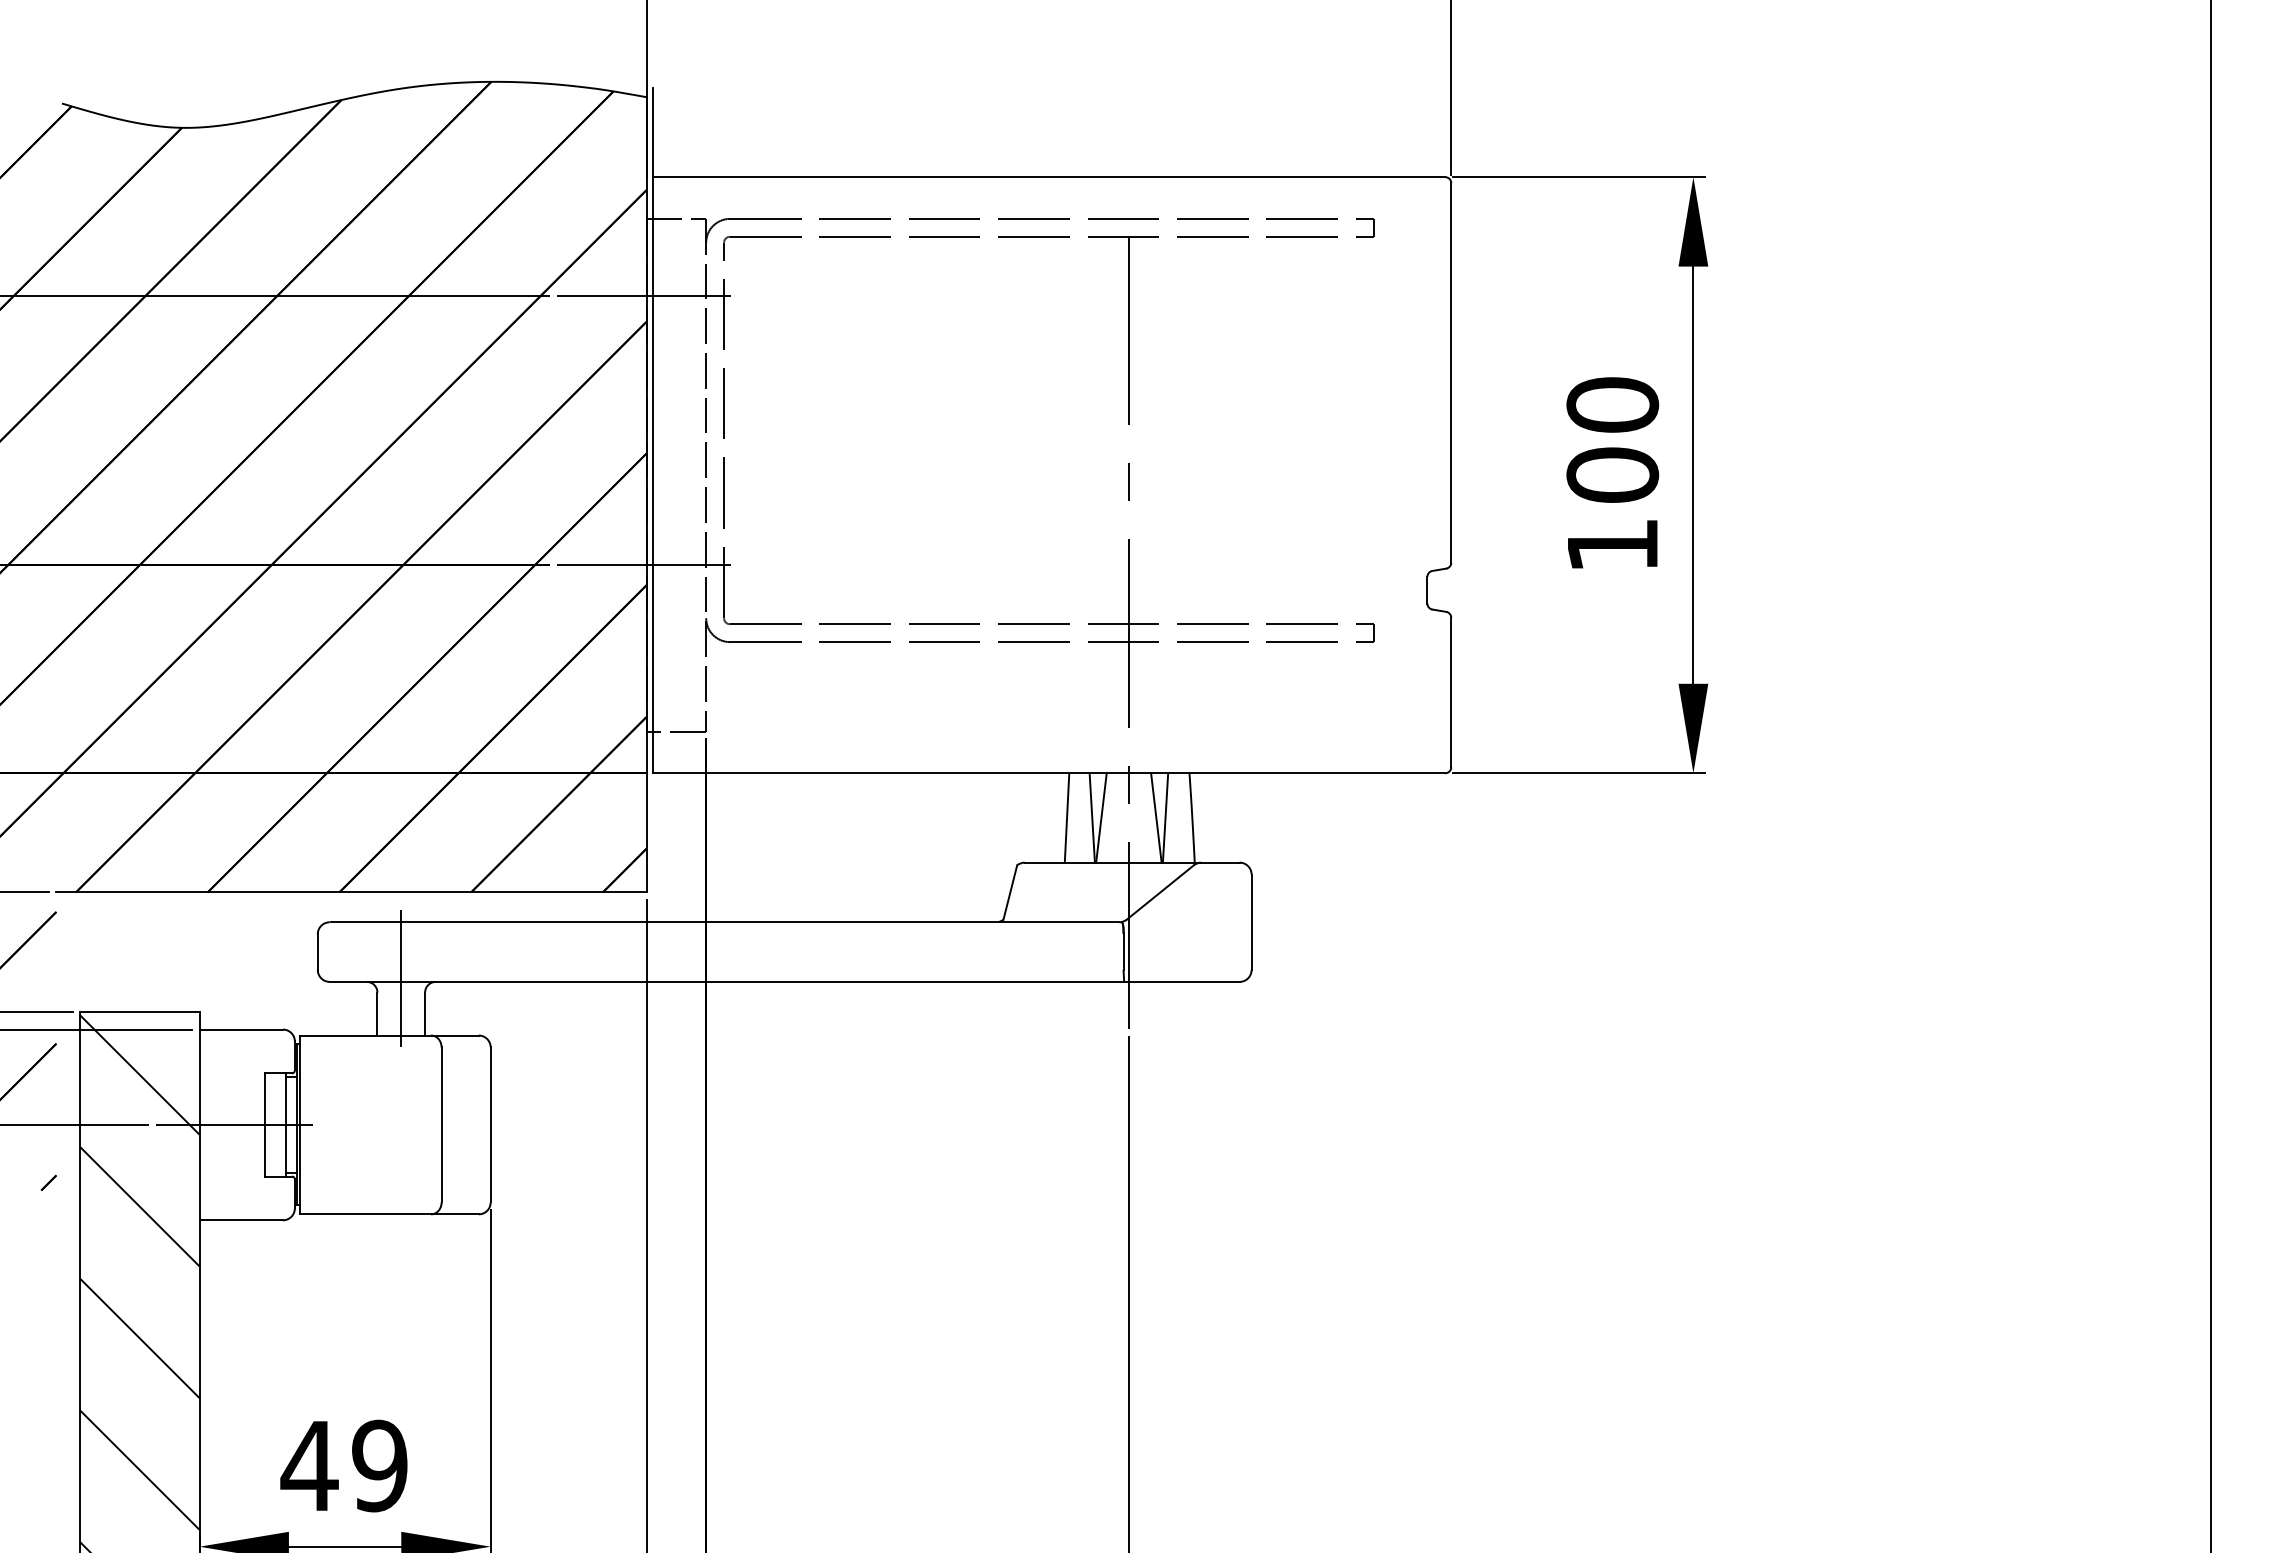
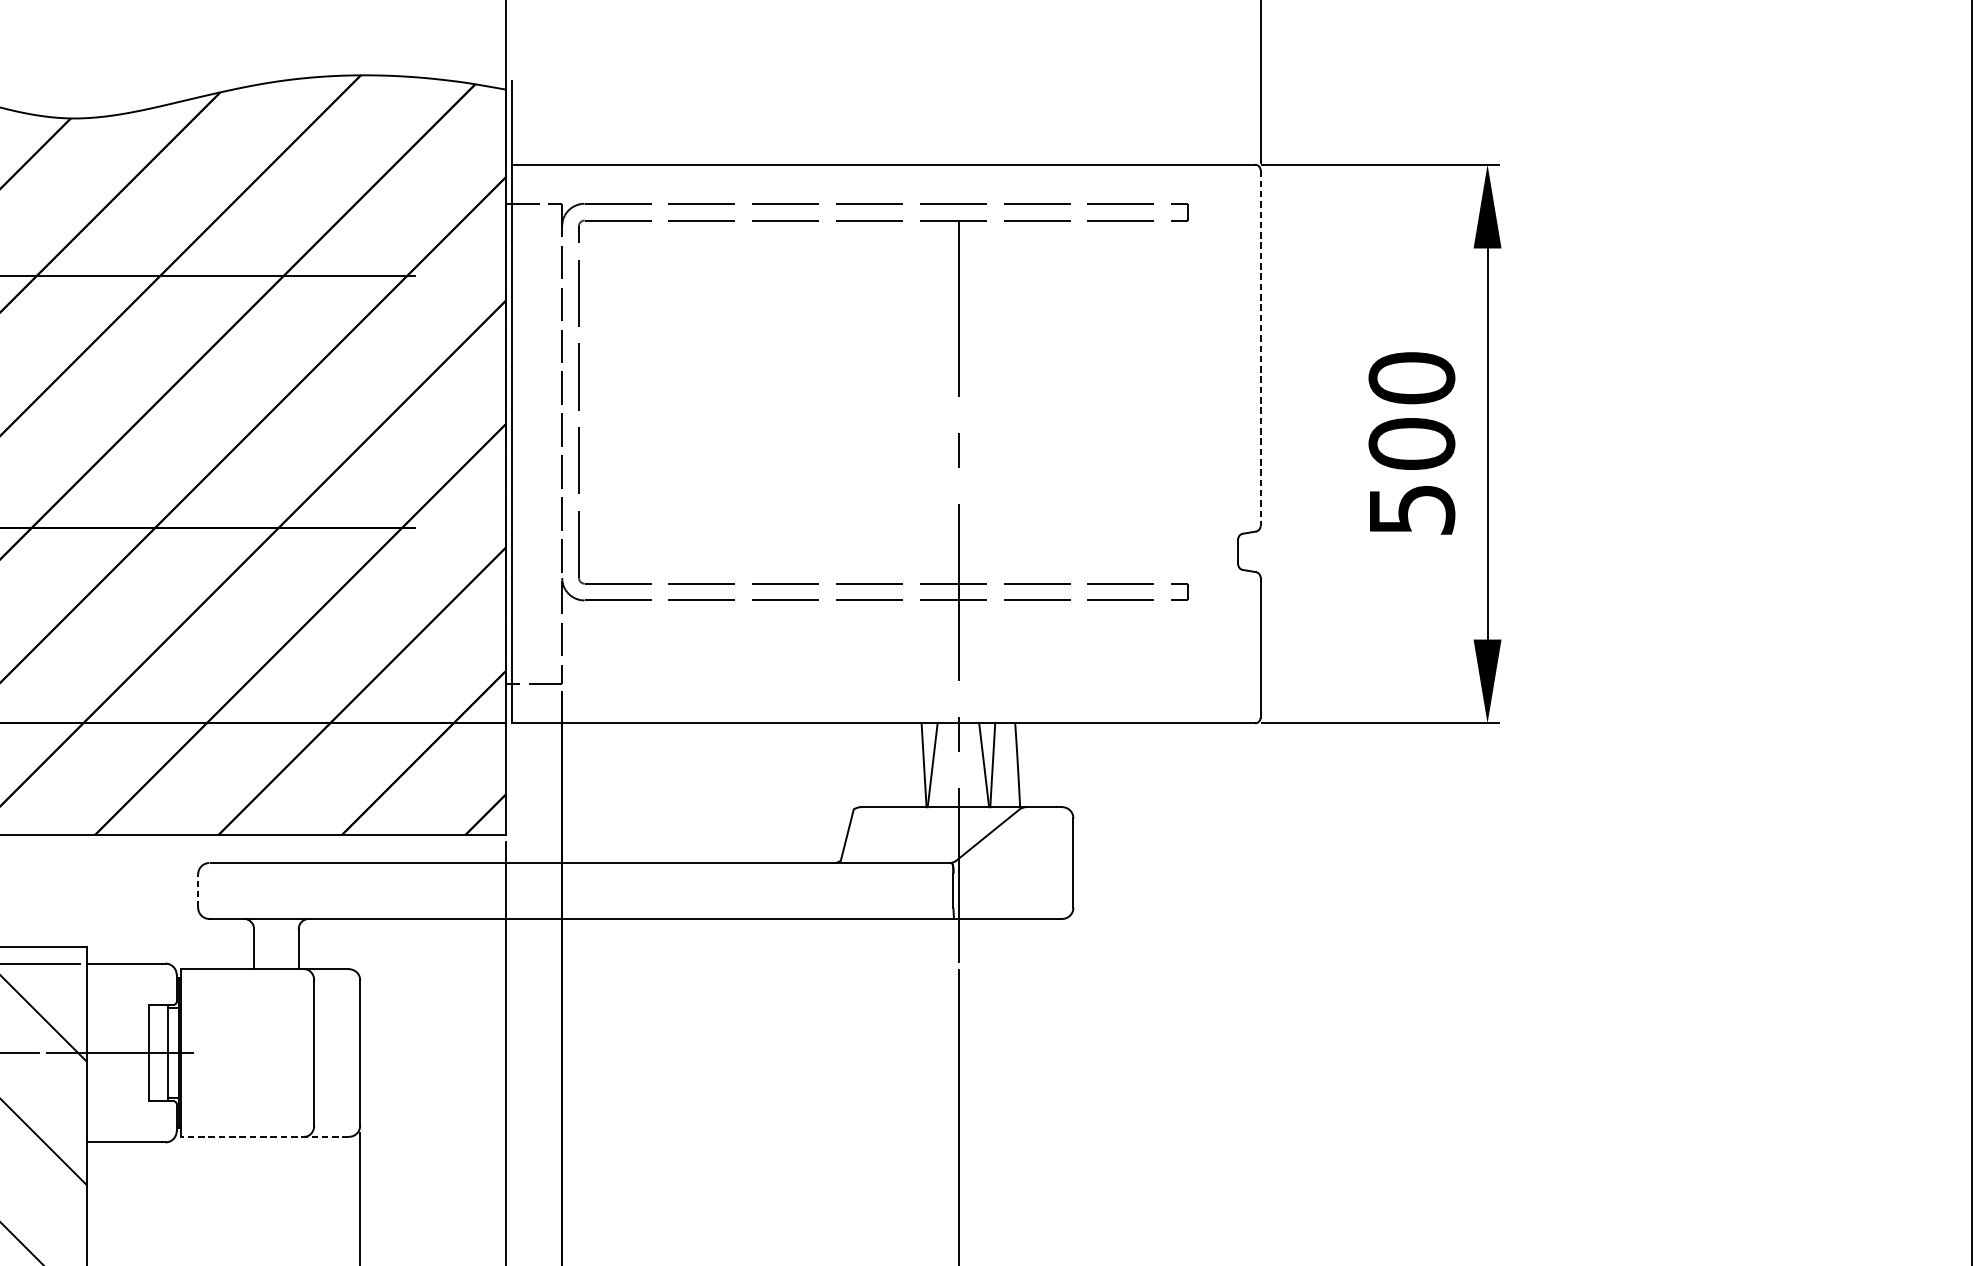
line: (643, 296) -> (503, 276), removed
line: (1451, 372) -> (1260, 347), solid -> dashed
text: (1613, 545) -> (1412, 509), 100 -> 500
line: (643, 564) -> (503, 527), removed
line: (1066, 817) -> (899, 764), removed
line: (317, 952) -> (197, 891), solid -> dashed
line: (401, 978) -> (276, 915), removed
line: (388, 1214) -> (264, 1136), solid -> dashed

